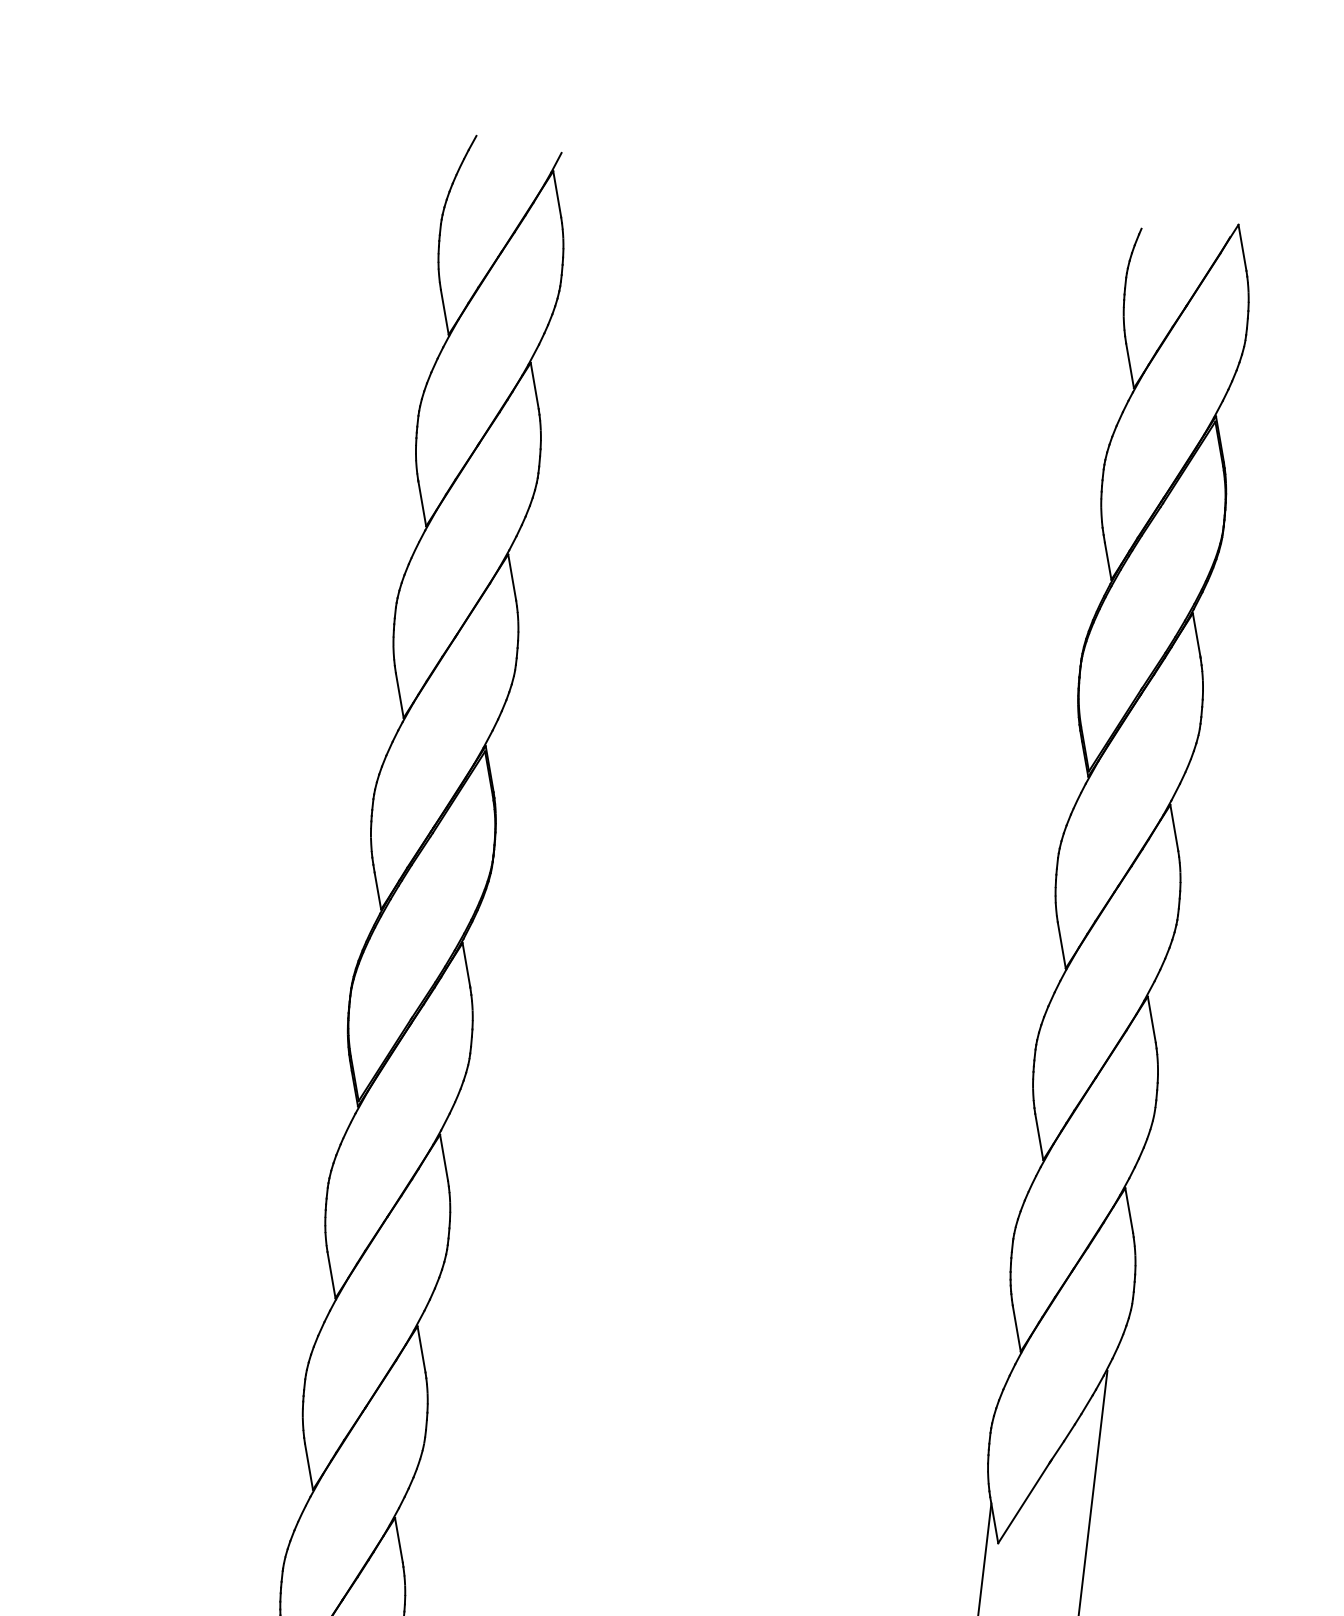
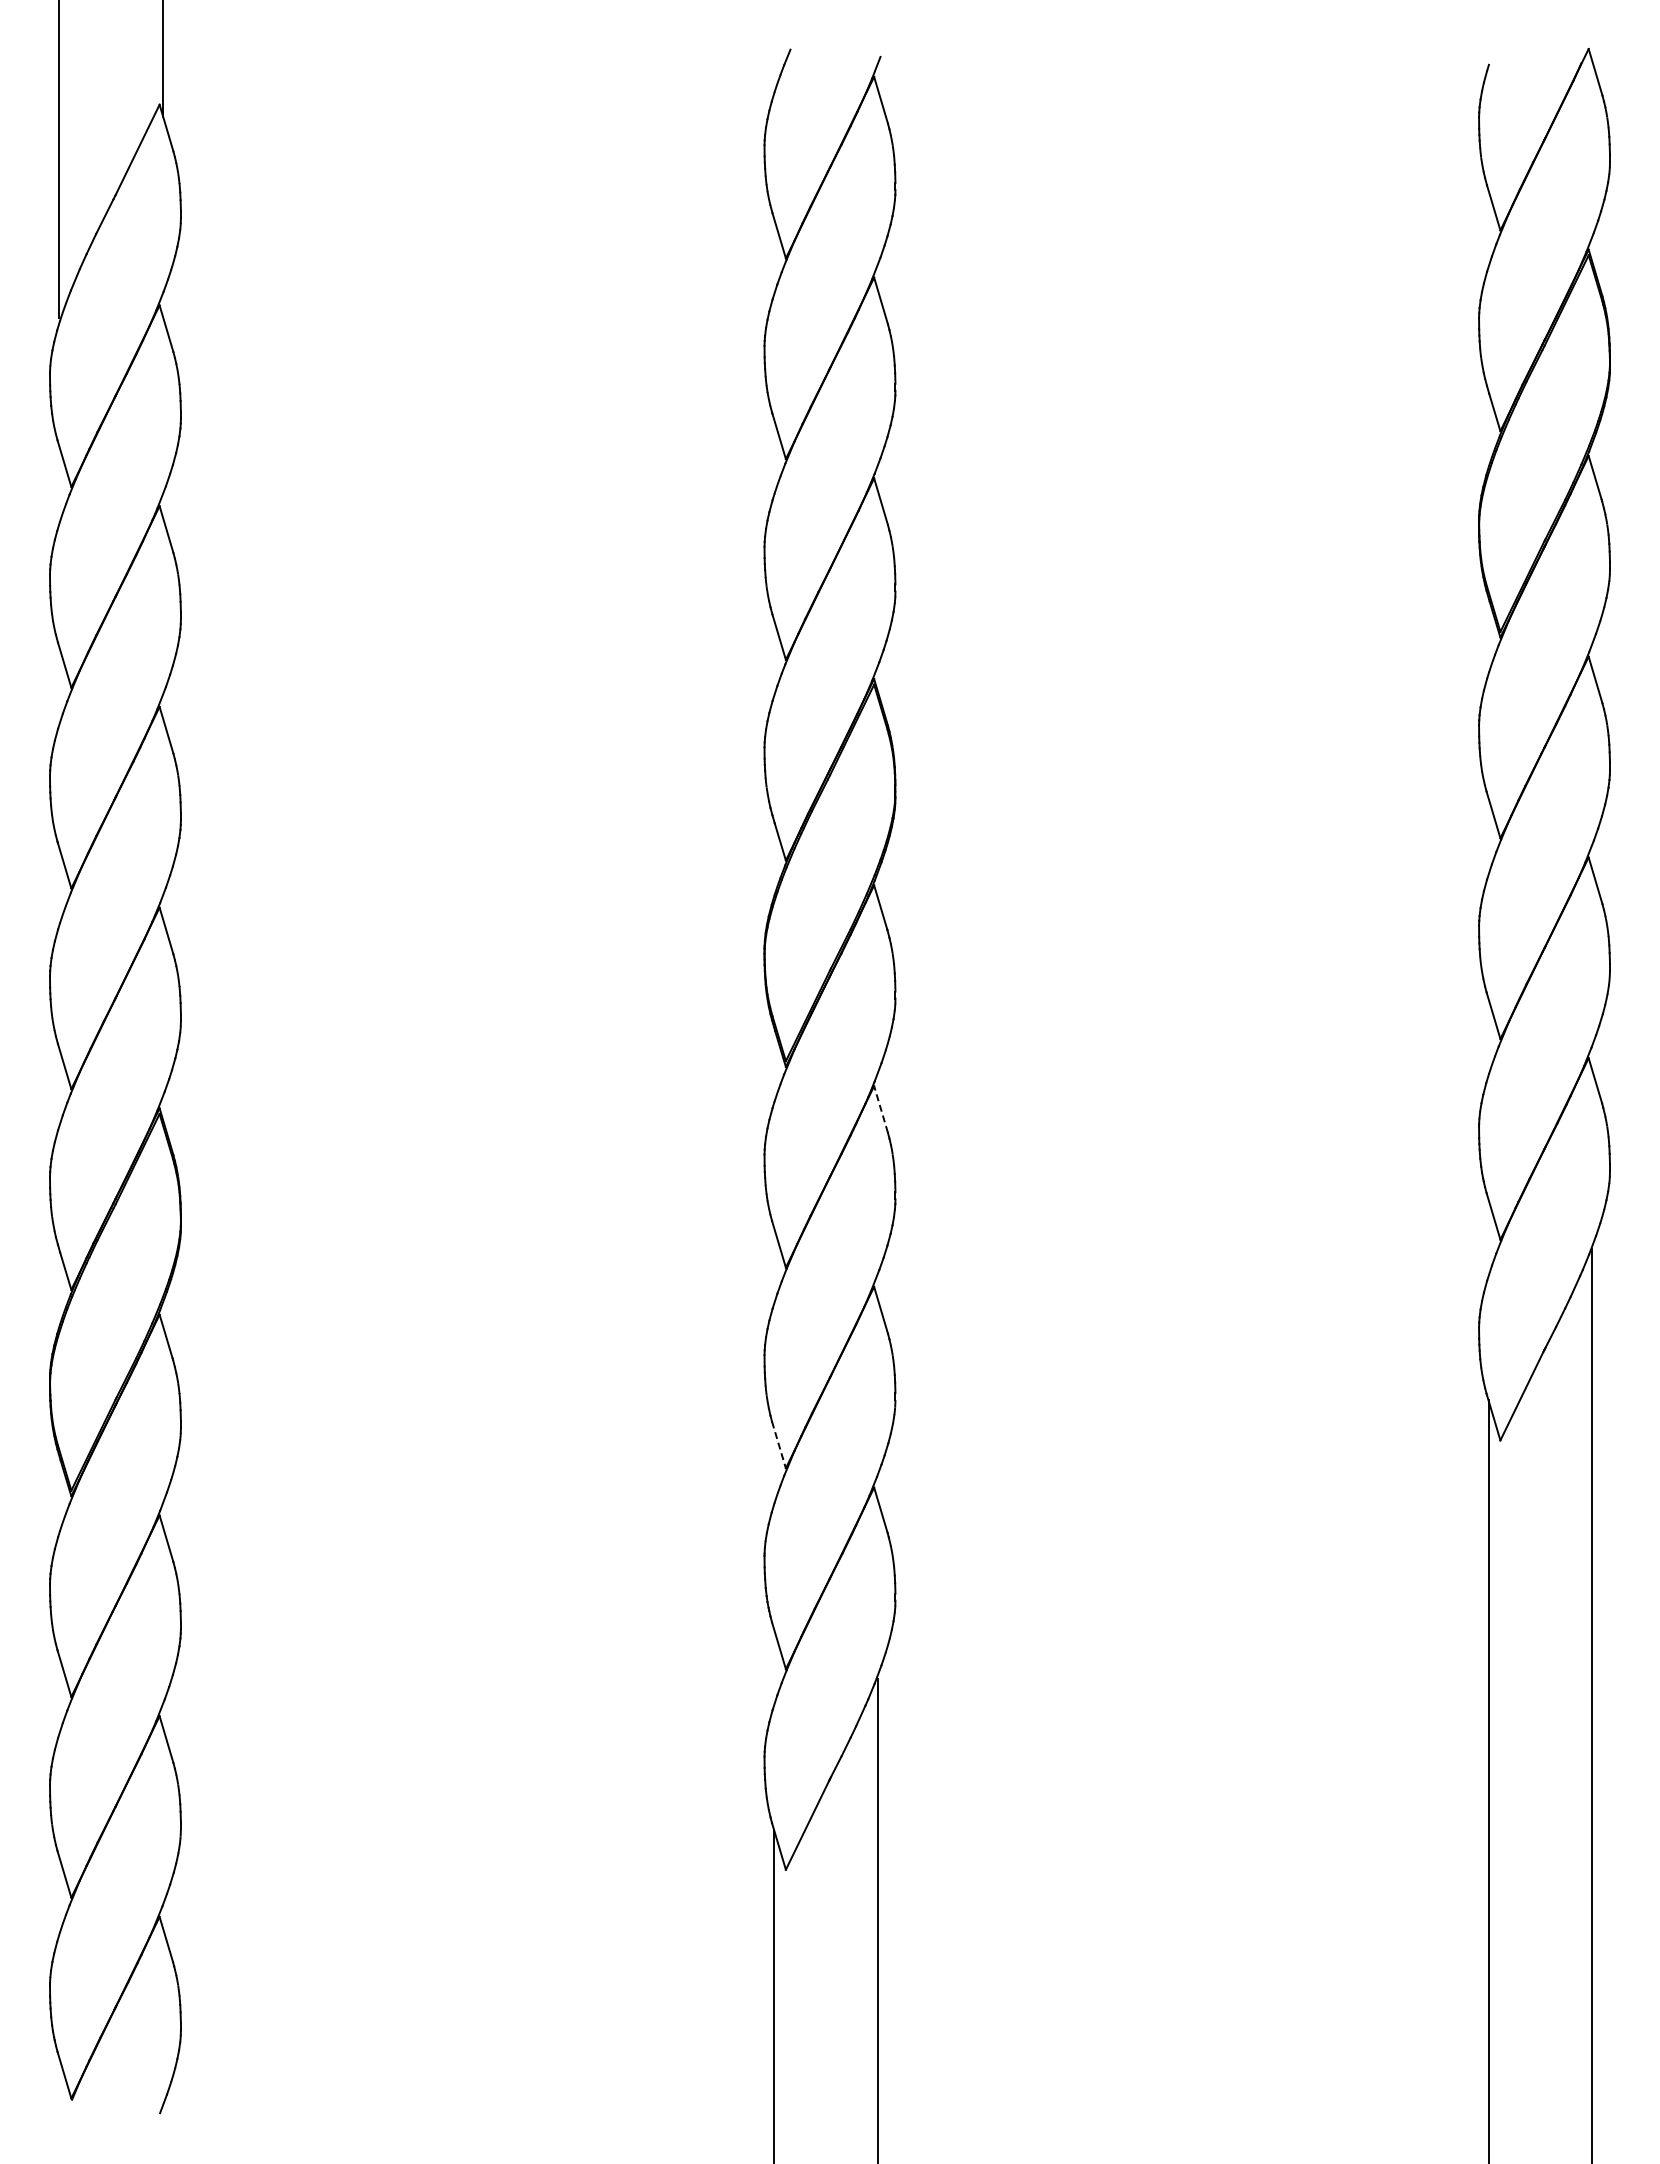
line: (443, 1156) -> (880, 1108), solid -> dashed
line: (309, 1467) -> (779, 1445), solid -> dashed

